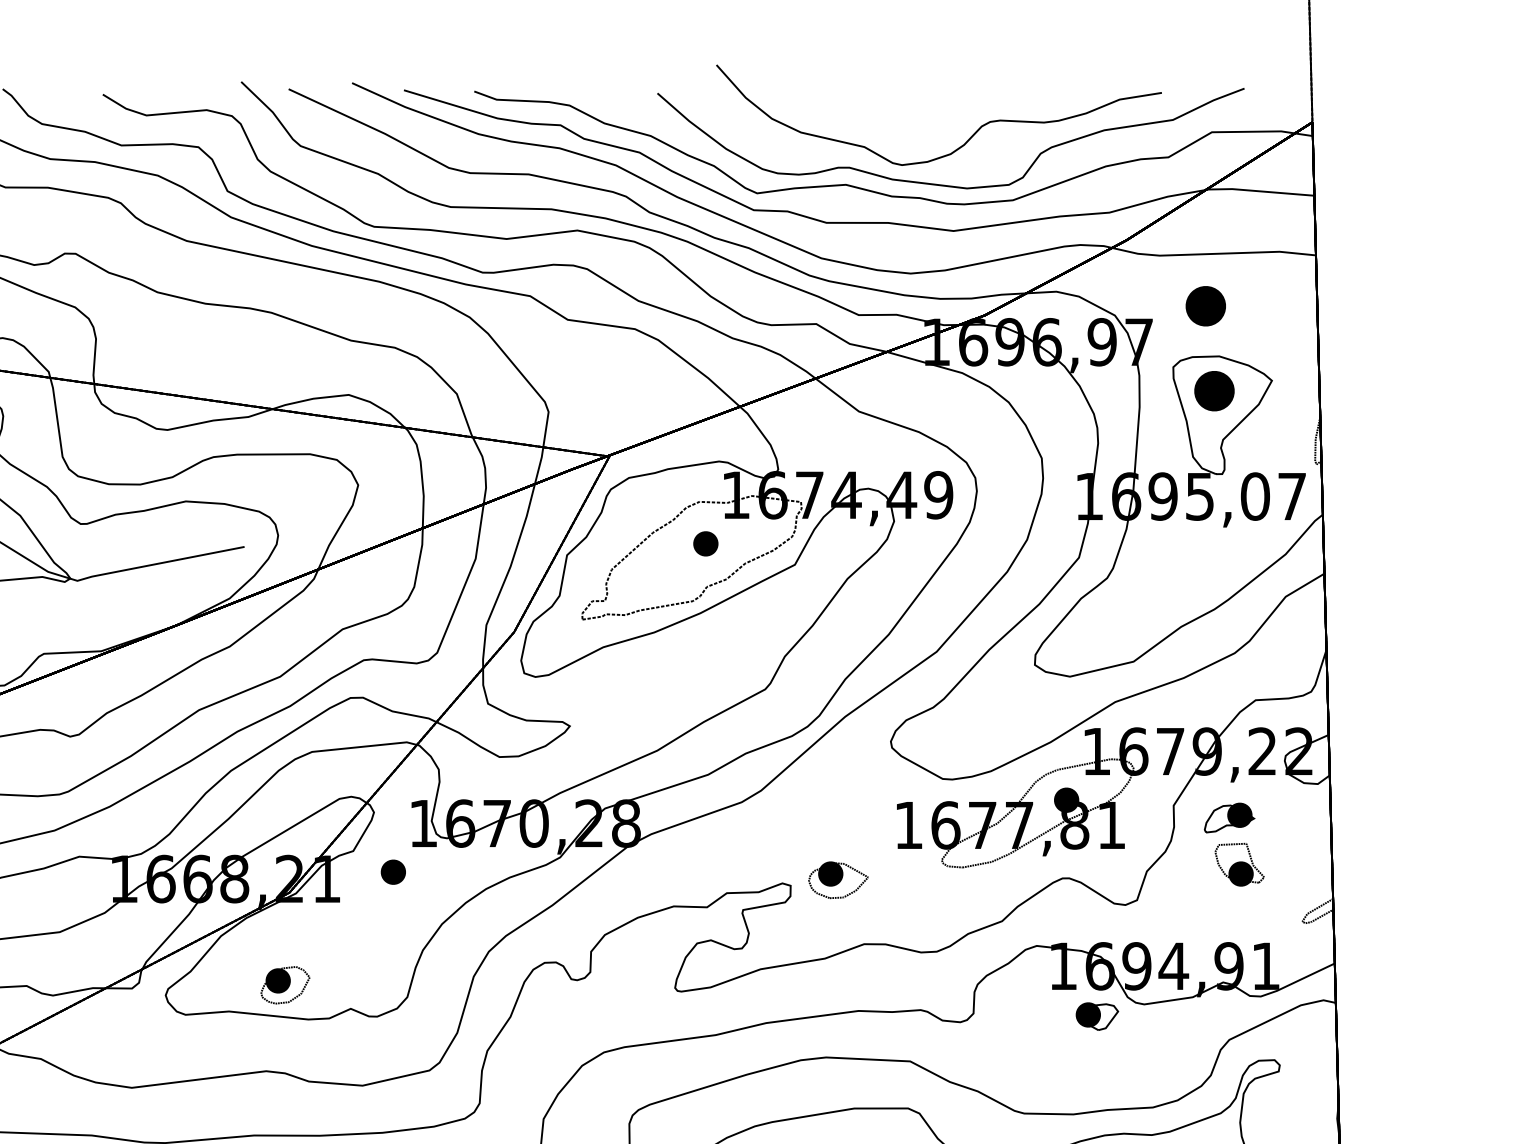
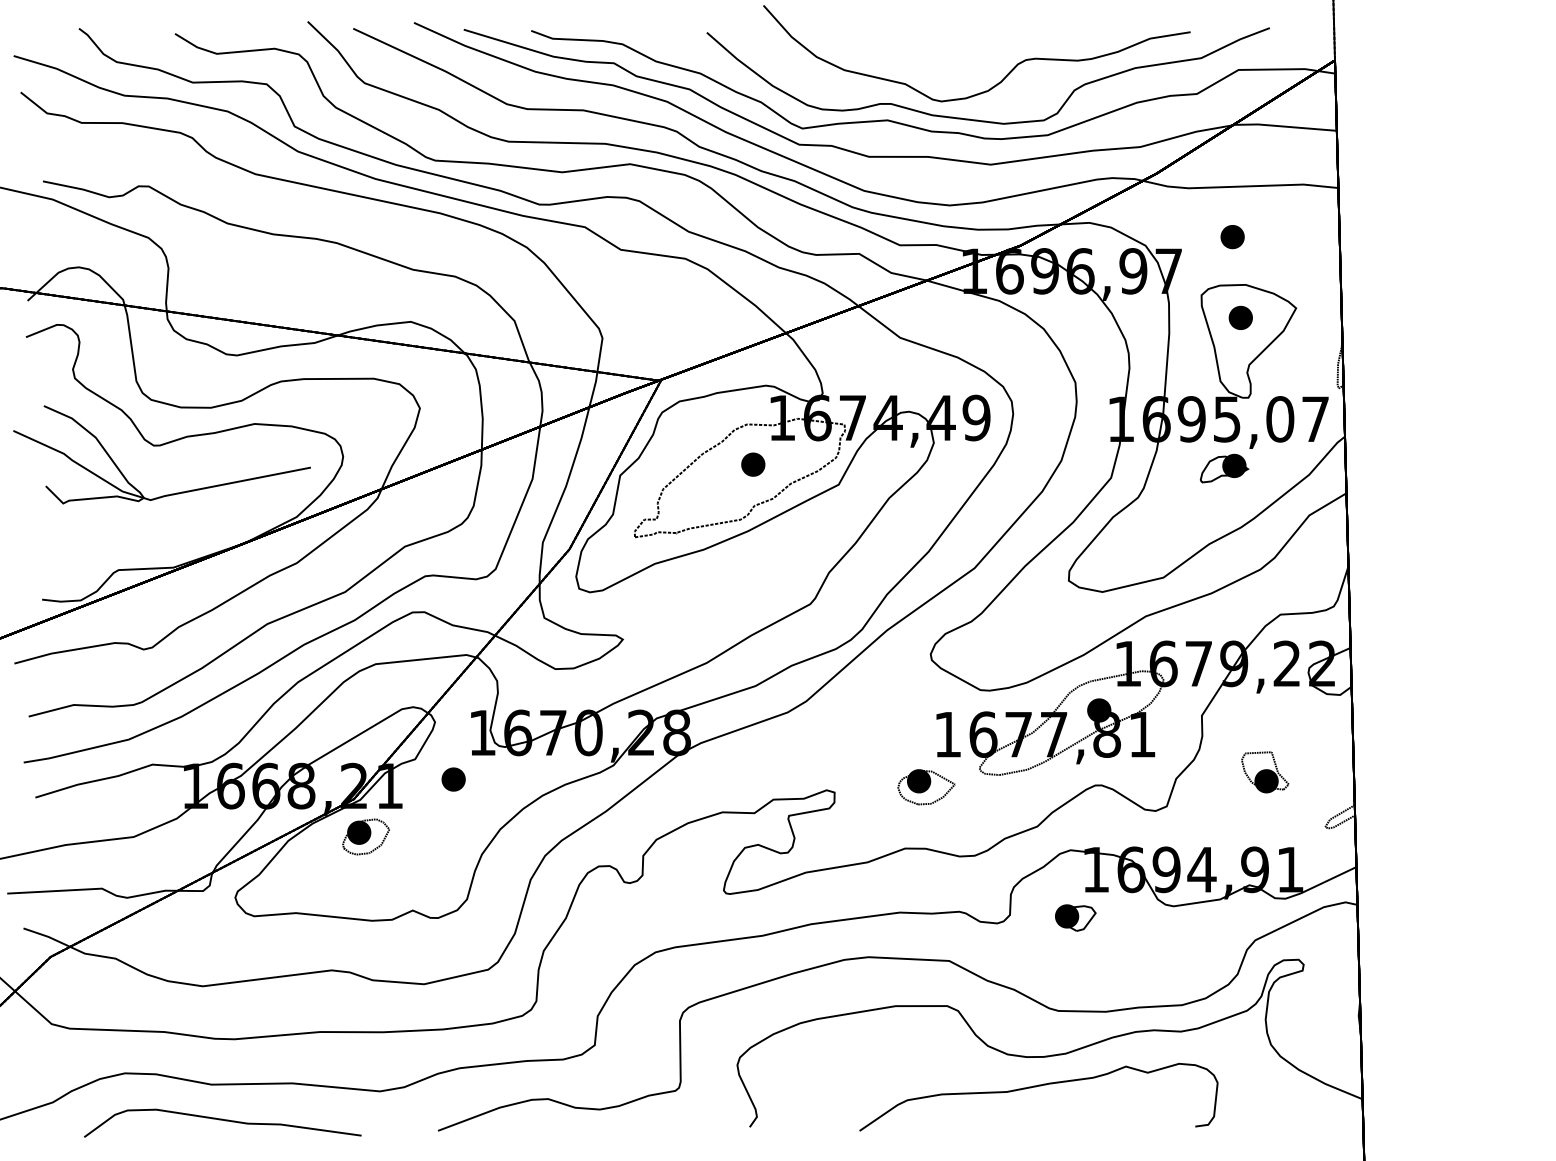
part: (1205, 306) -> (1232, 237), size x0.62
part: (1213, 390) -> (1240, 317), size x0.62
part: (1229, 817) -> (1224, 468), moved
part: (838, 880) -> (926, 787), moved
part: (284, 984) -> (365, 836), moved
part: (1097, 1016) -> (1075, 917), moved

